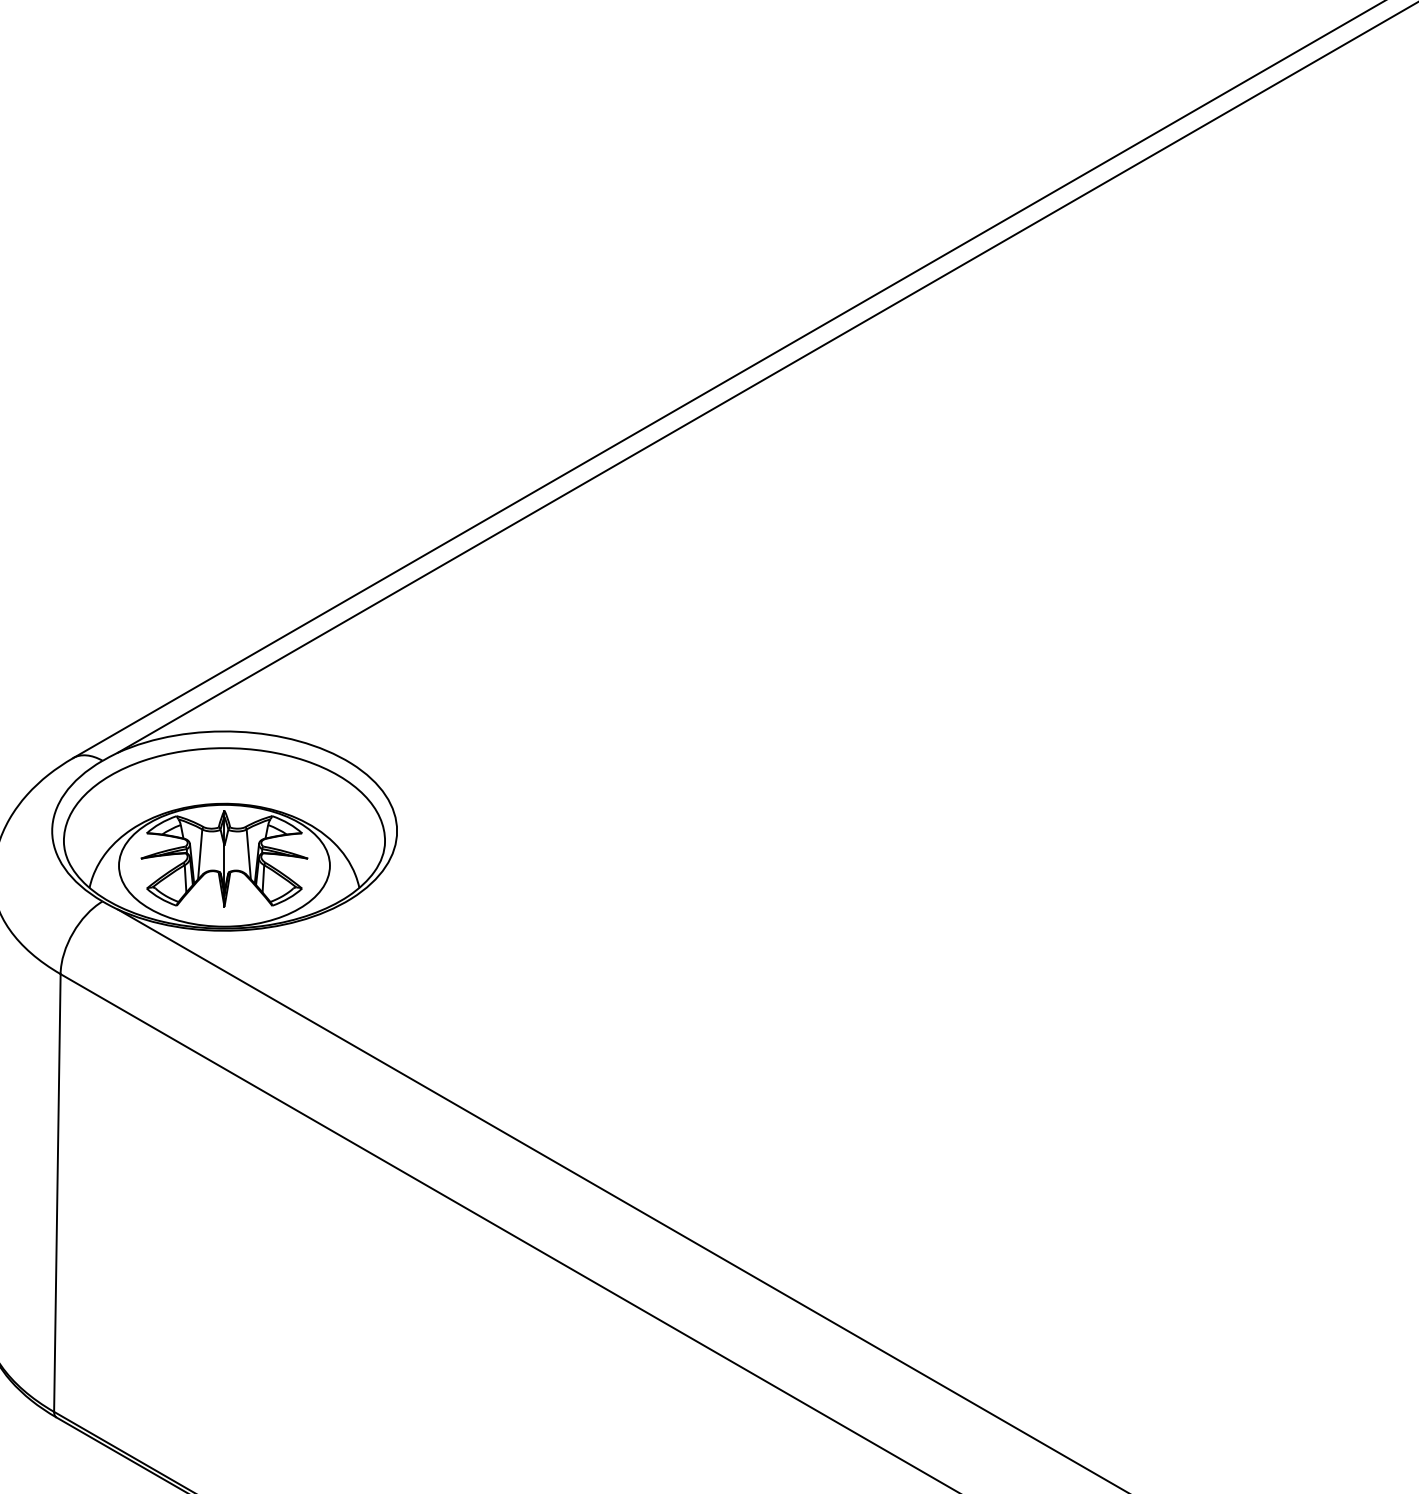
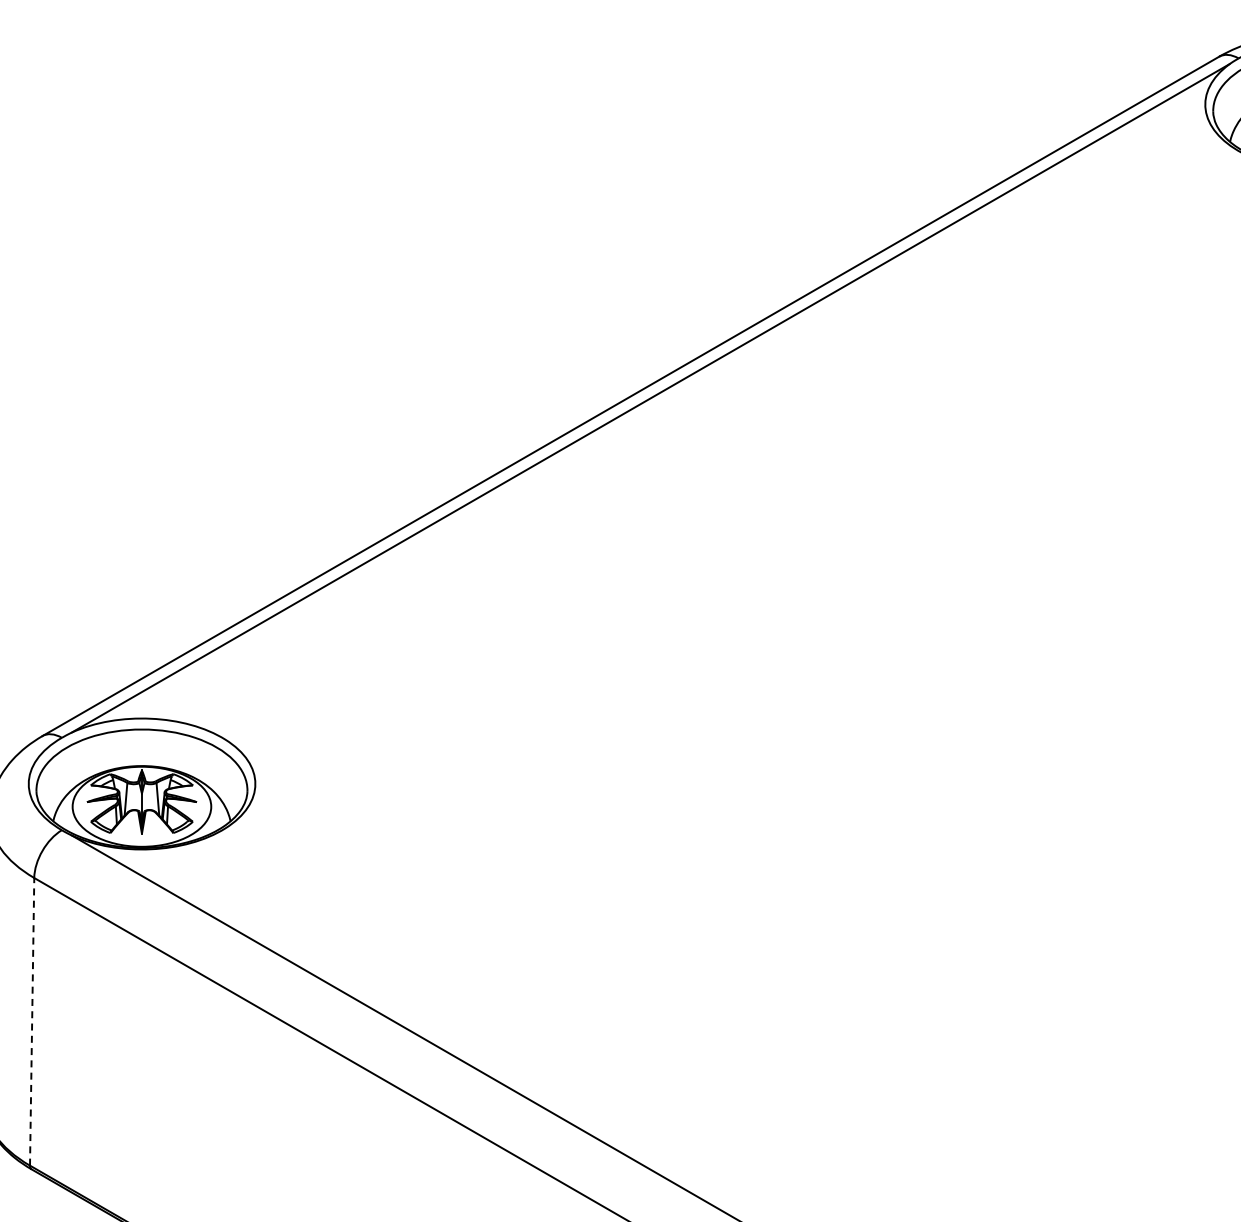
line: (57, 1192) -> (32, 1021), solid -> dashed

